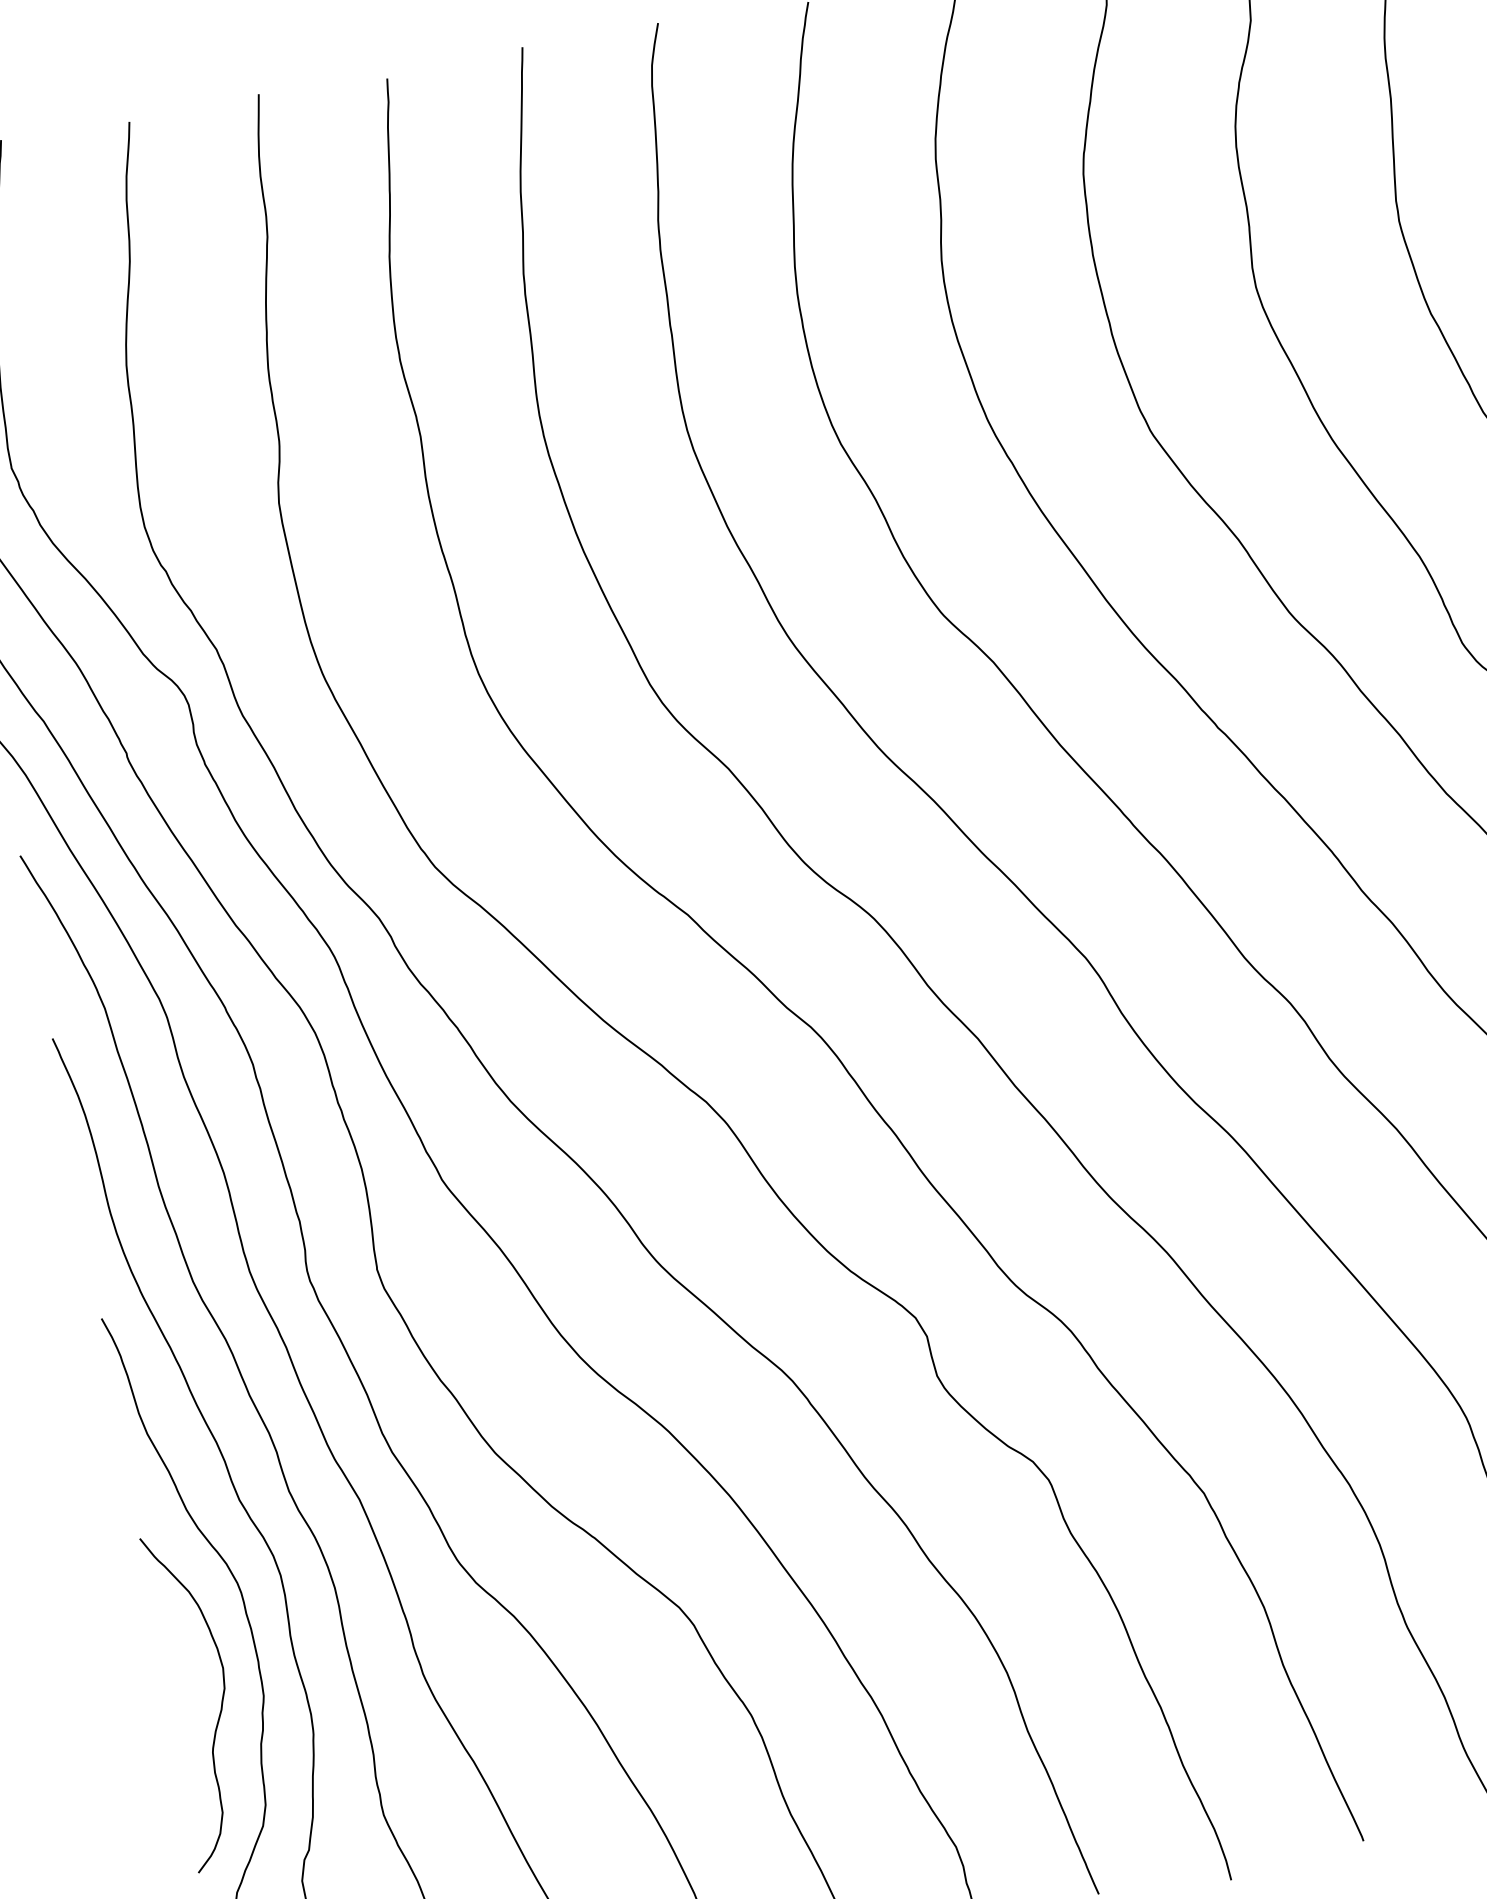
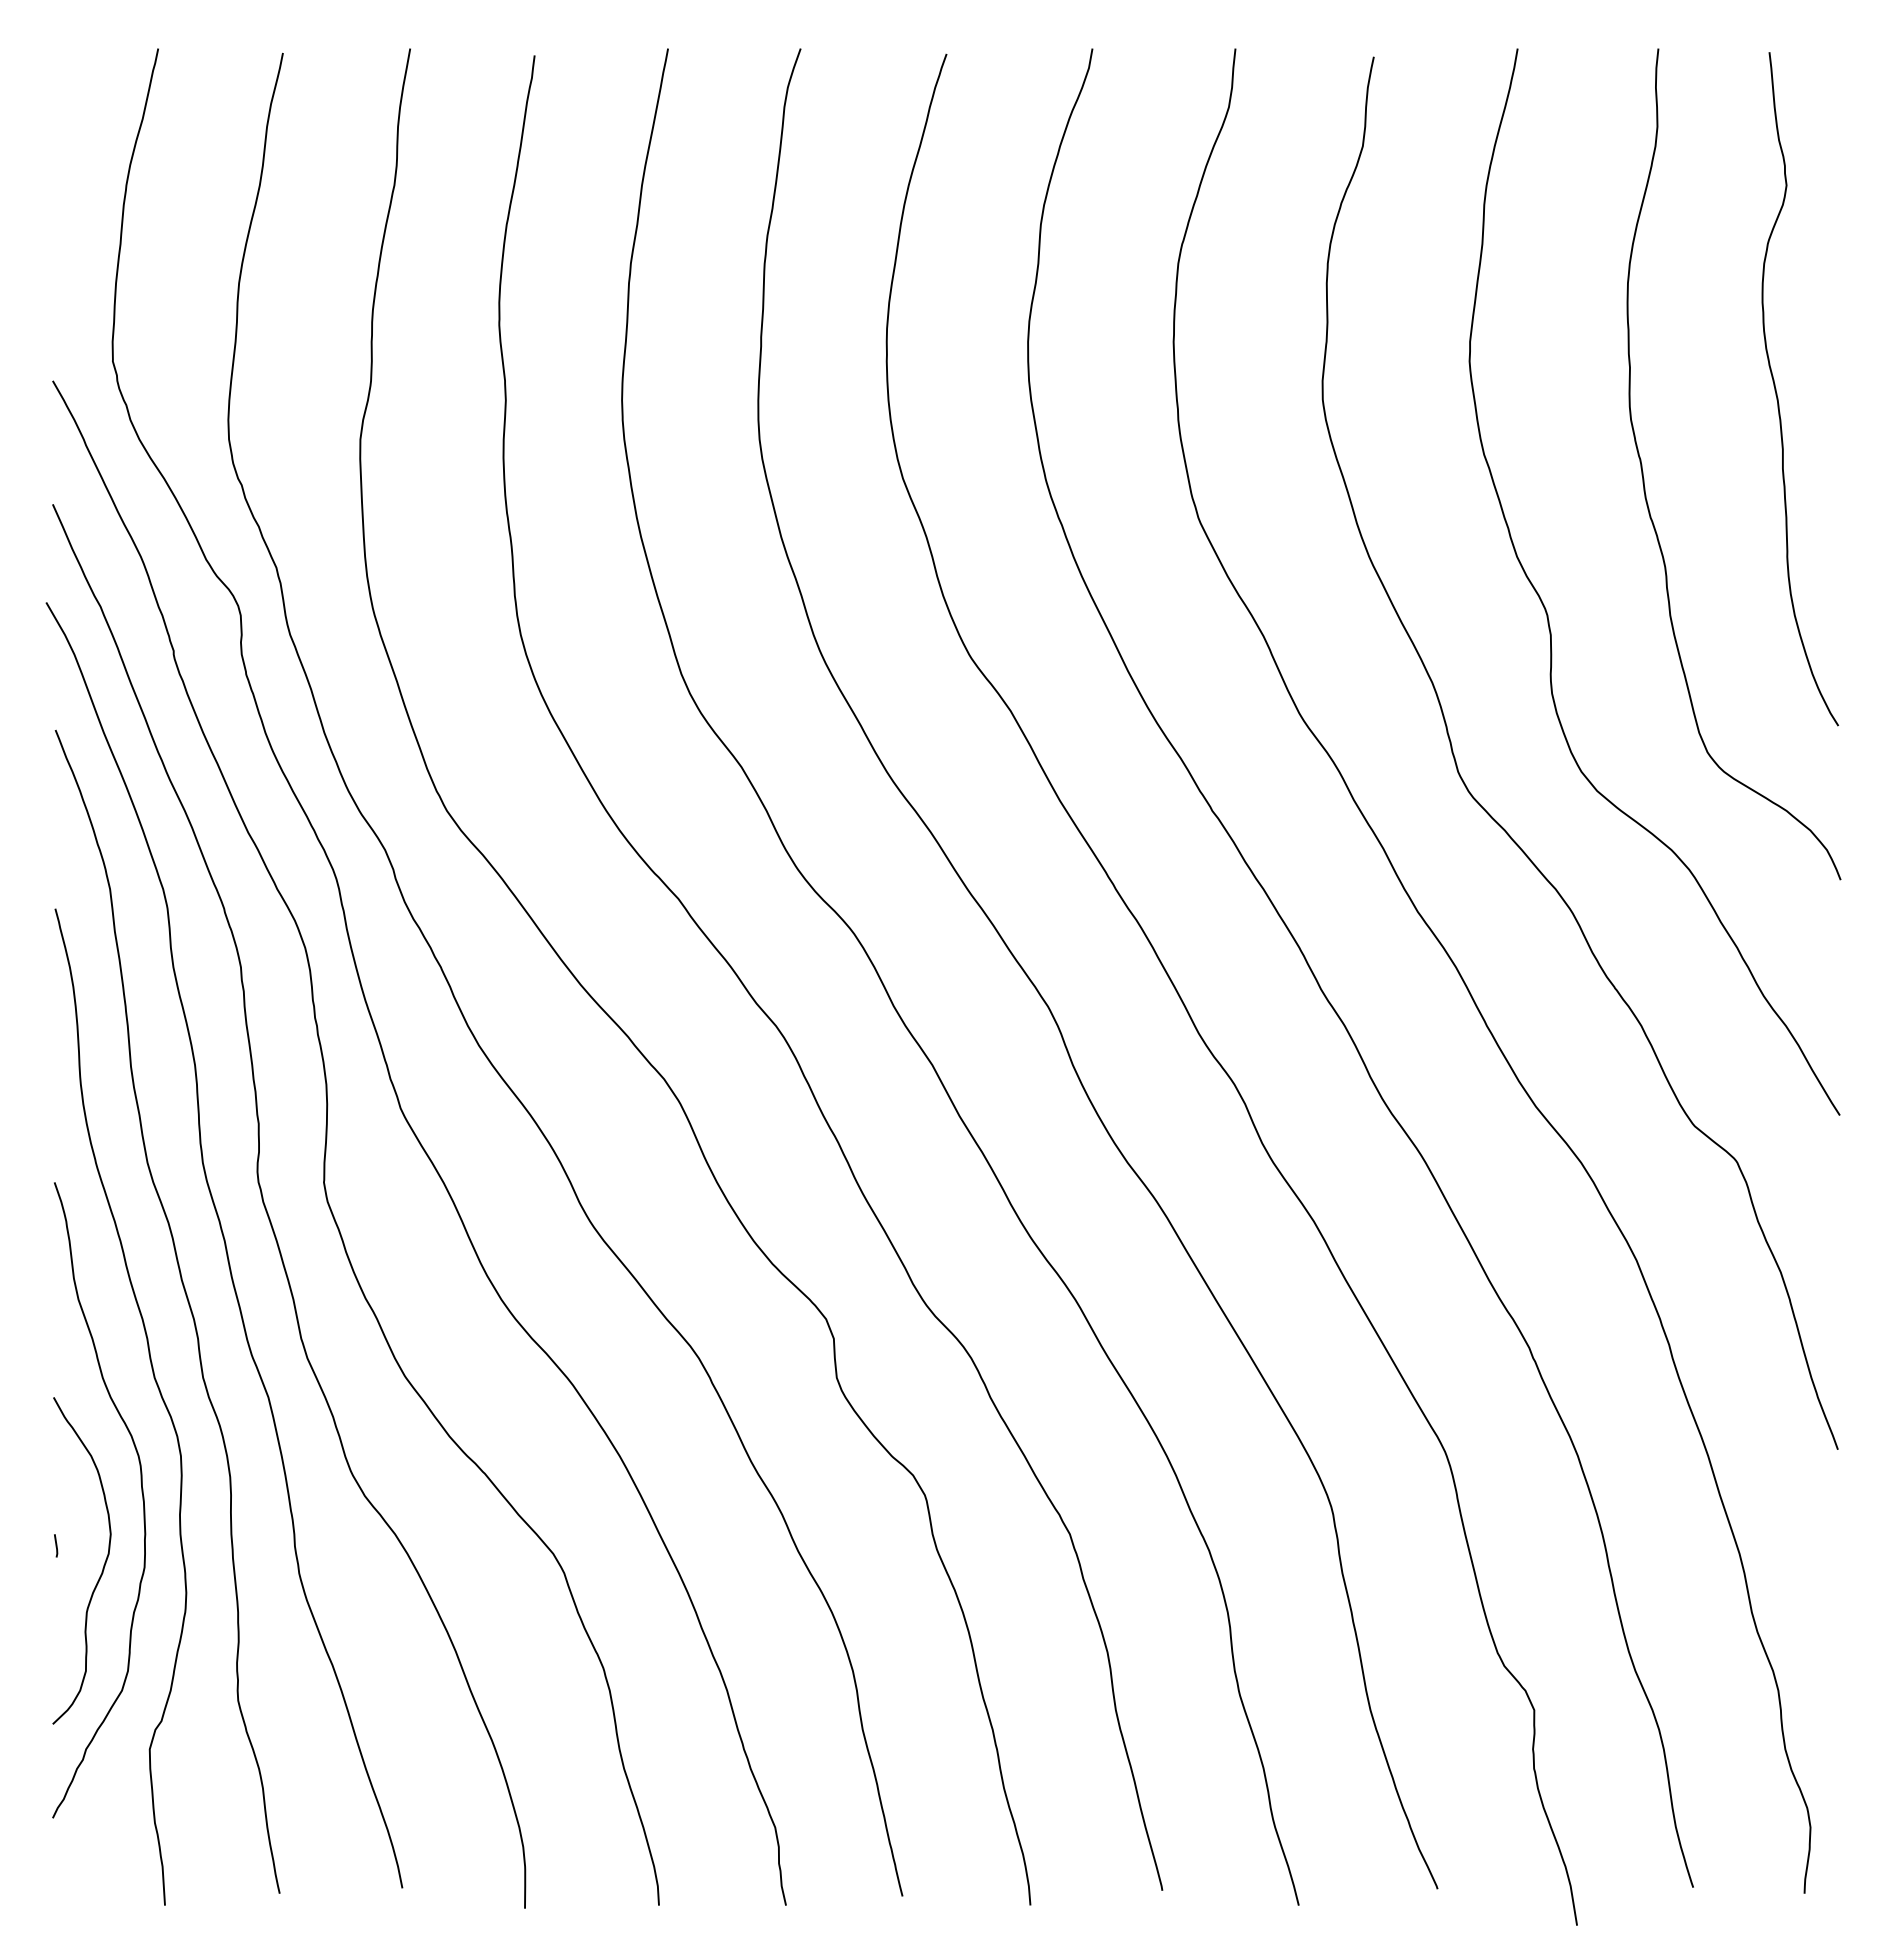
line: (169, 1689) -> (56, 1545), added

